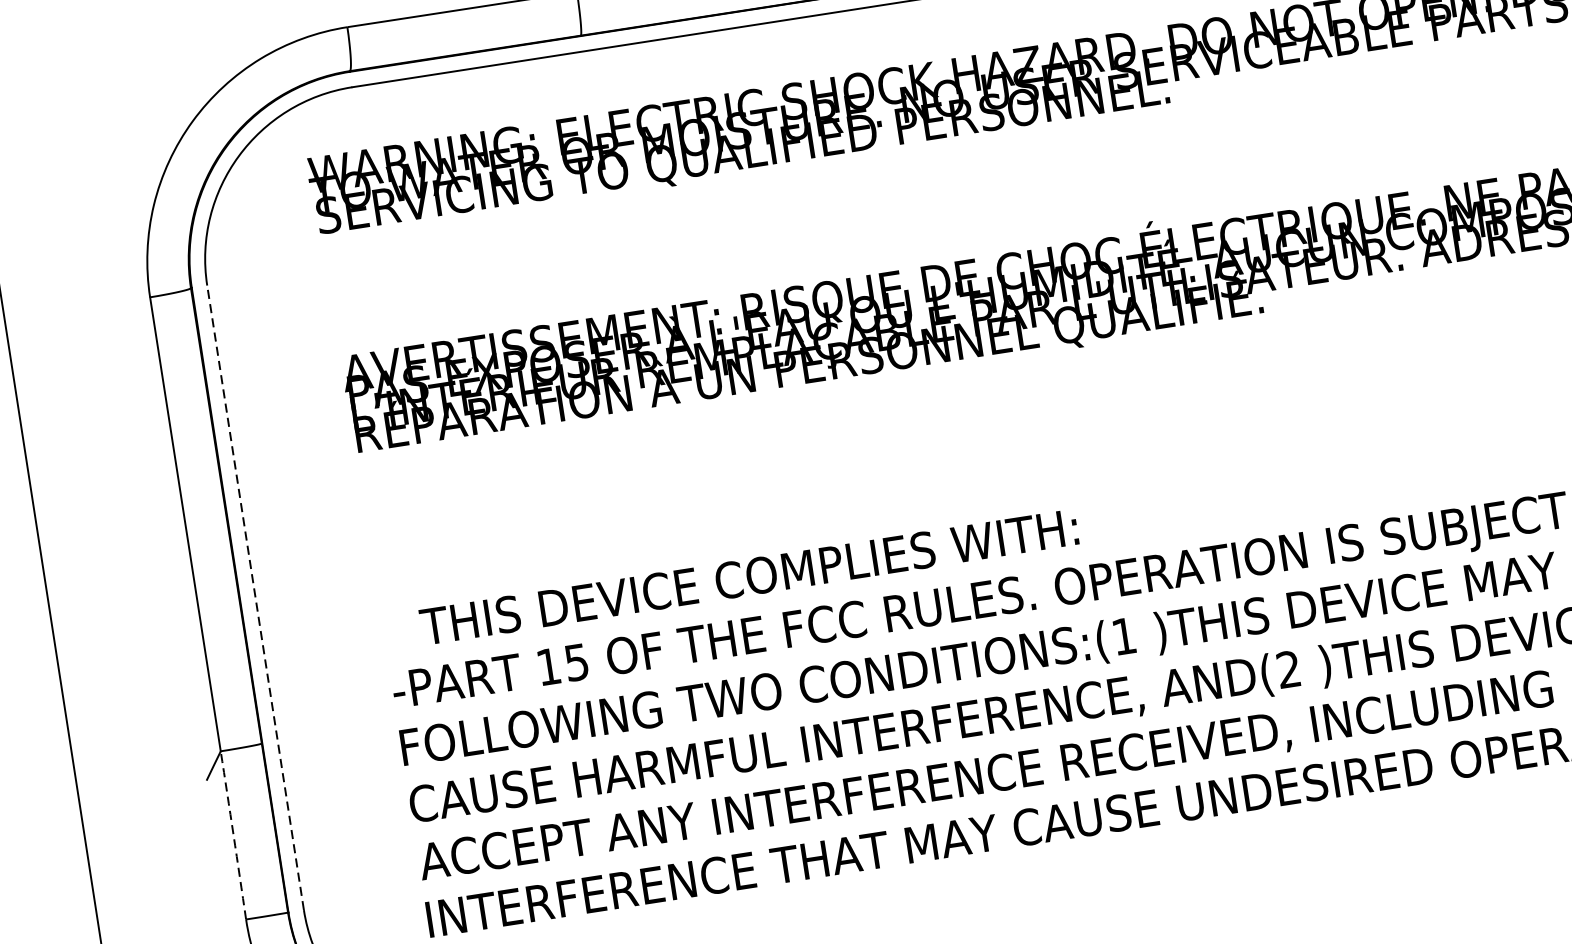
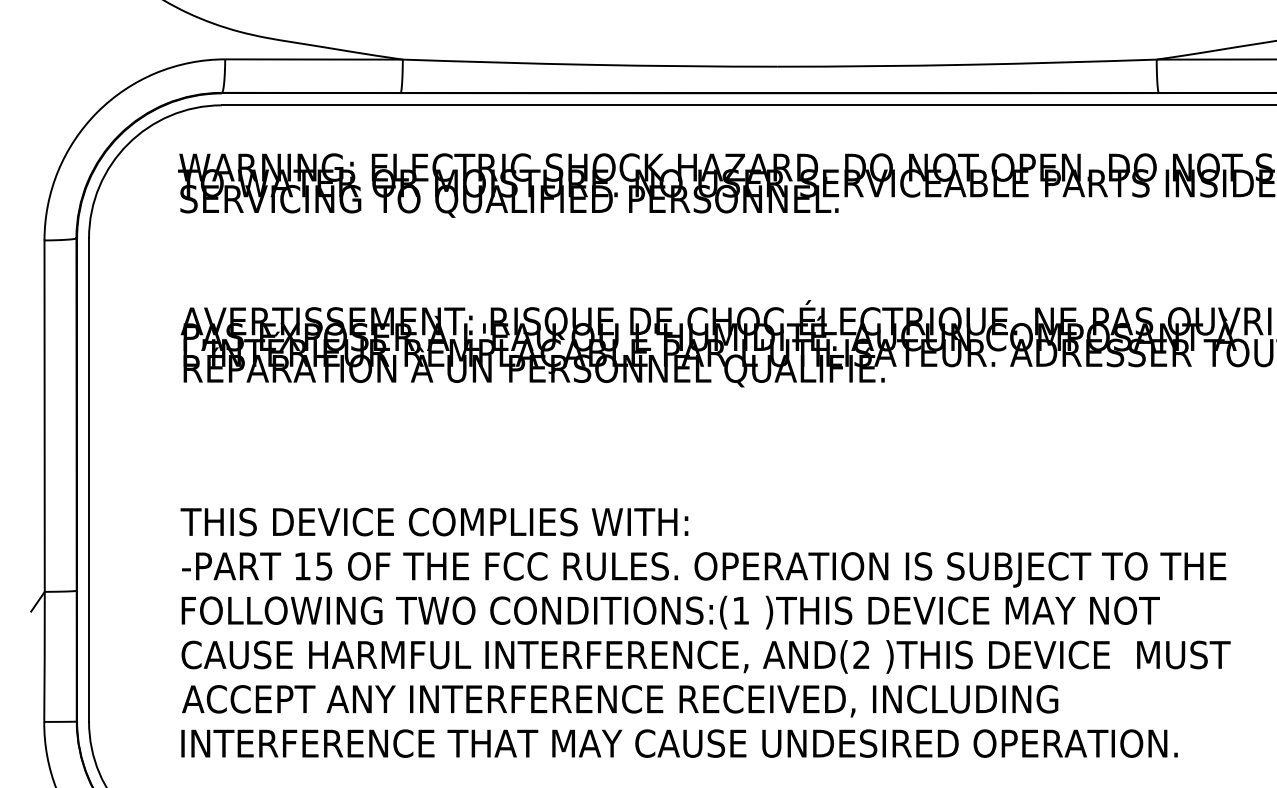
text: (749, 576) -> (434, 521), moved
line: (256, 597) -> (89, 479), dashed -> solid
arc: (233, 834) -> (44, 656), dashed -> solid

